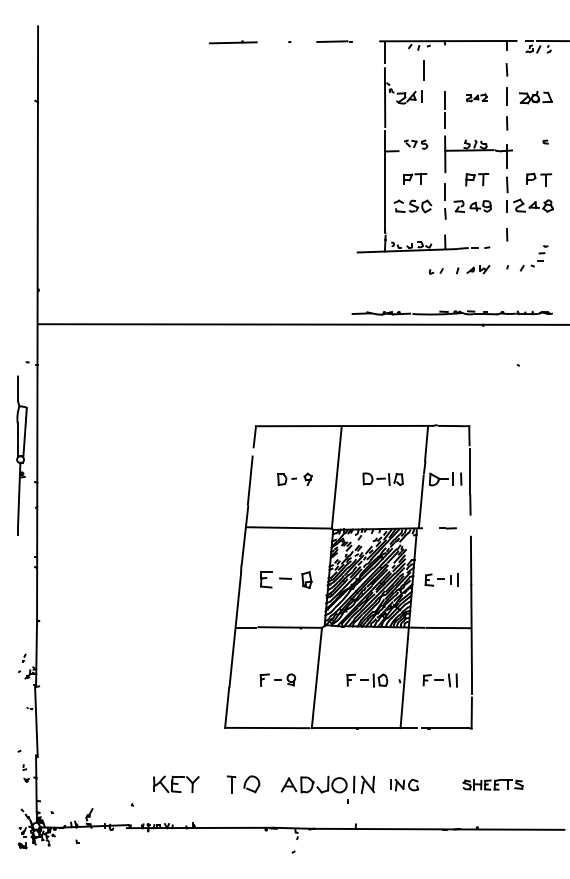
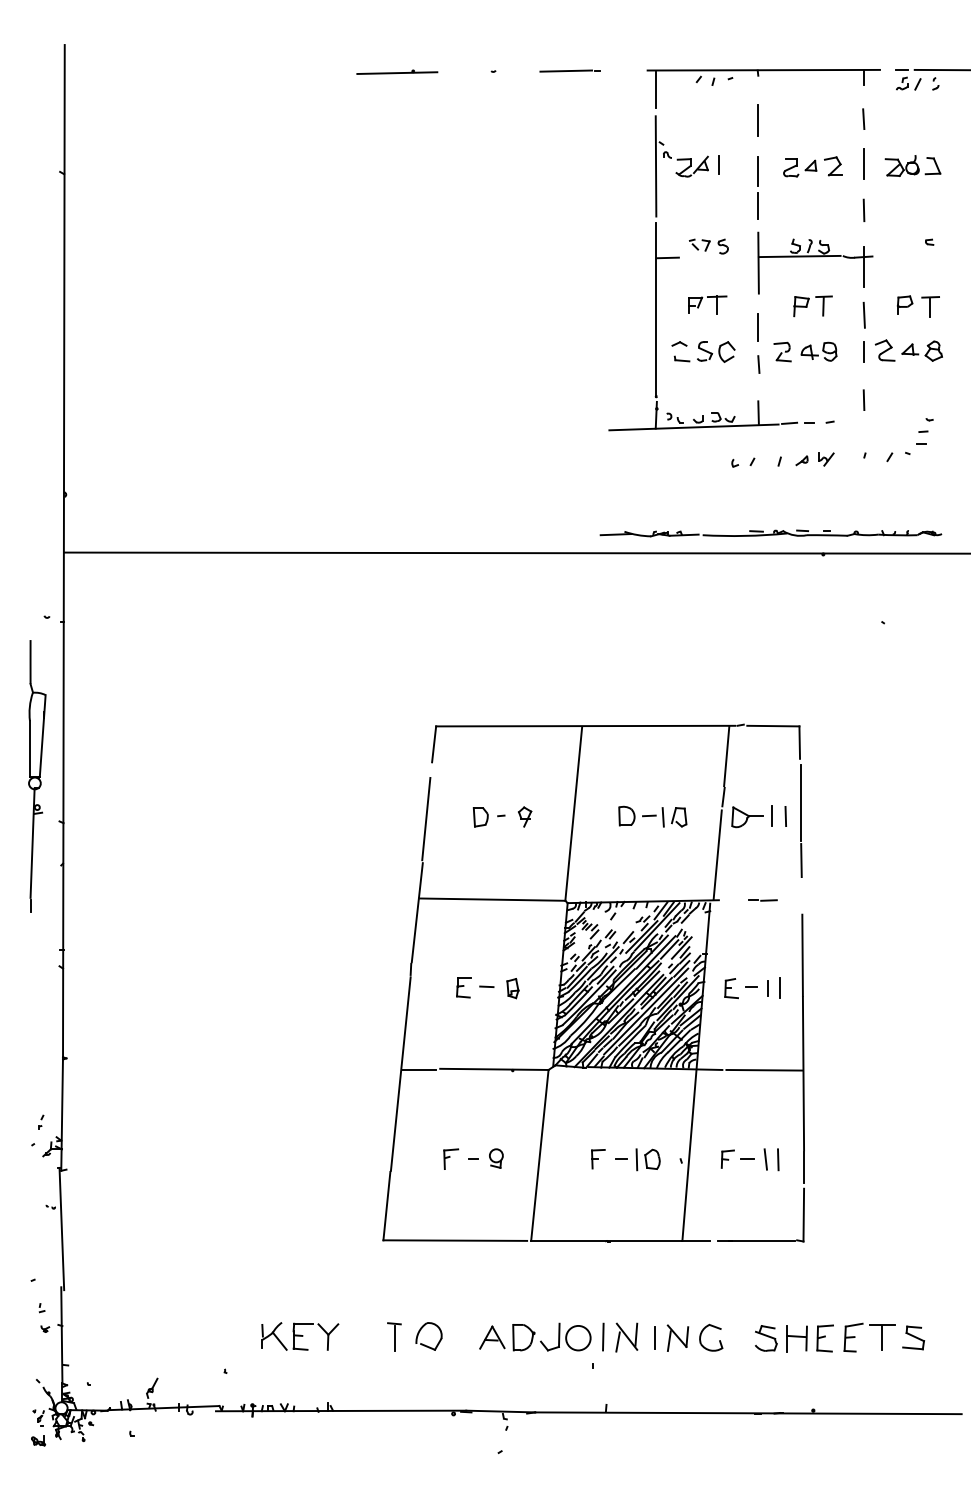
line: (423, 70) -> (757, 120), moved
part: (476, 97) -> (811, 166), size x1.67
part: (286, 579) -> (488, 987), size x0.71
part: (404, 784) -> (689, 1336), size x1.43
part: (492, 784) -> (839, 1336), size x1.67

